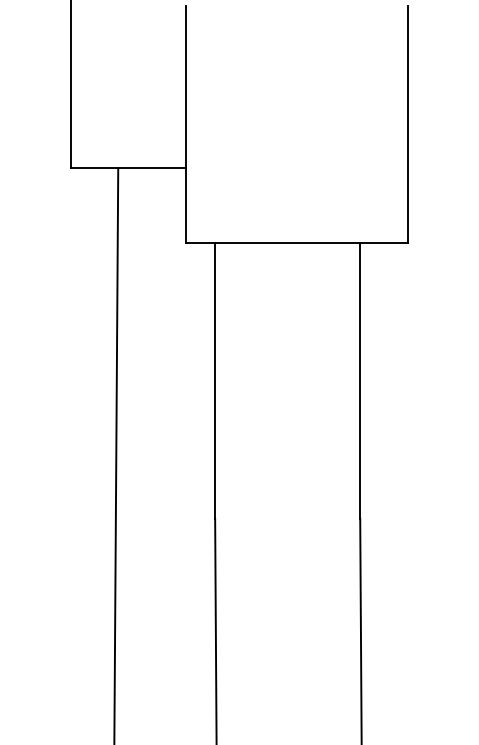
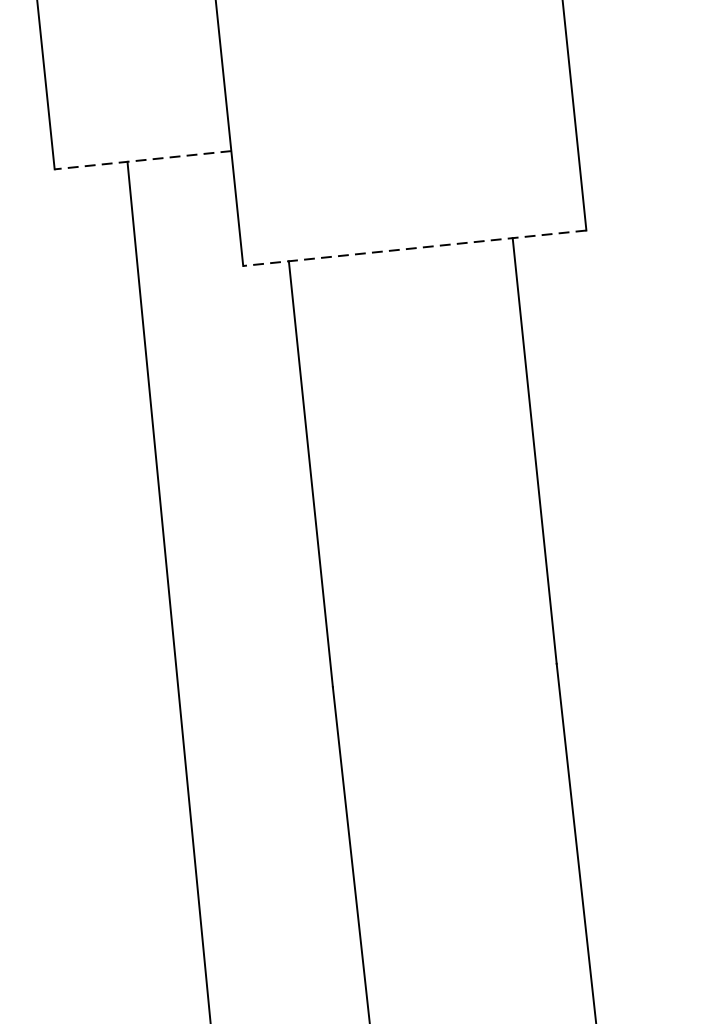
line: (127, 168) -> (141, 160), solid -> dashed
line: (296, 242) -> (414, 247), solid -> dashed

